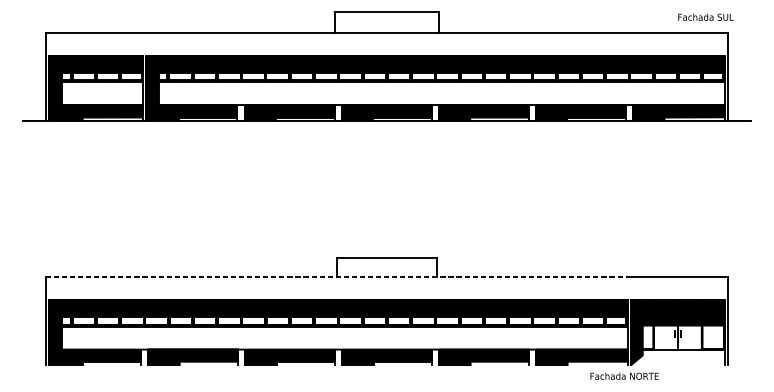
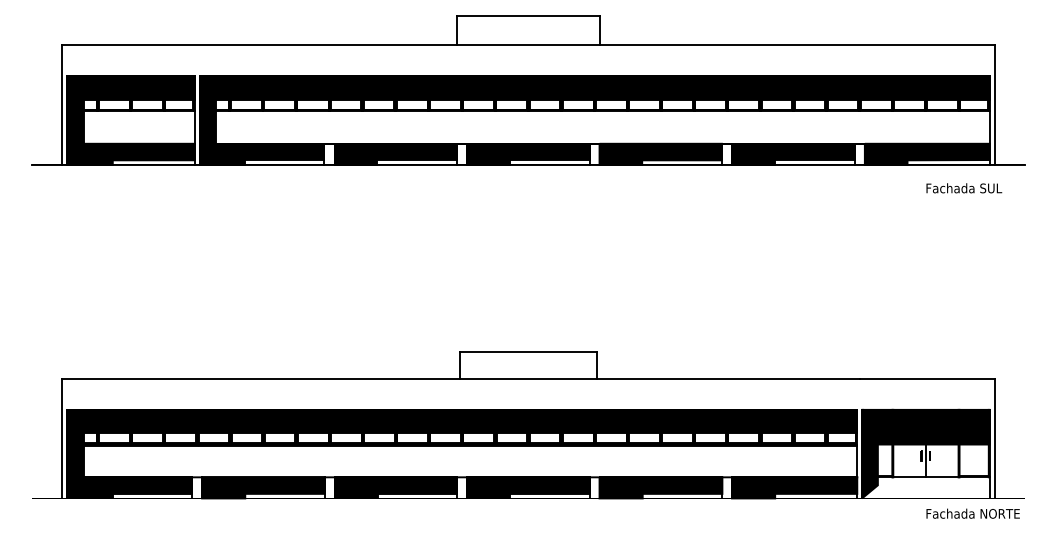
text: (706, 17) -> (964, 188), moved
line: (337, 277) -> (461, 378), dashed -> solid
text: (624, 376) -> (972, 513), moved

